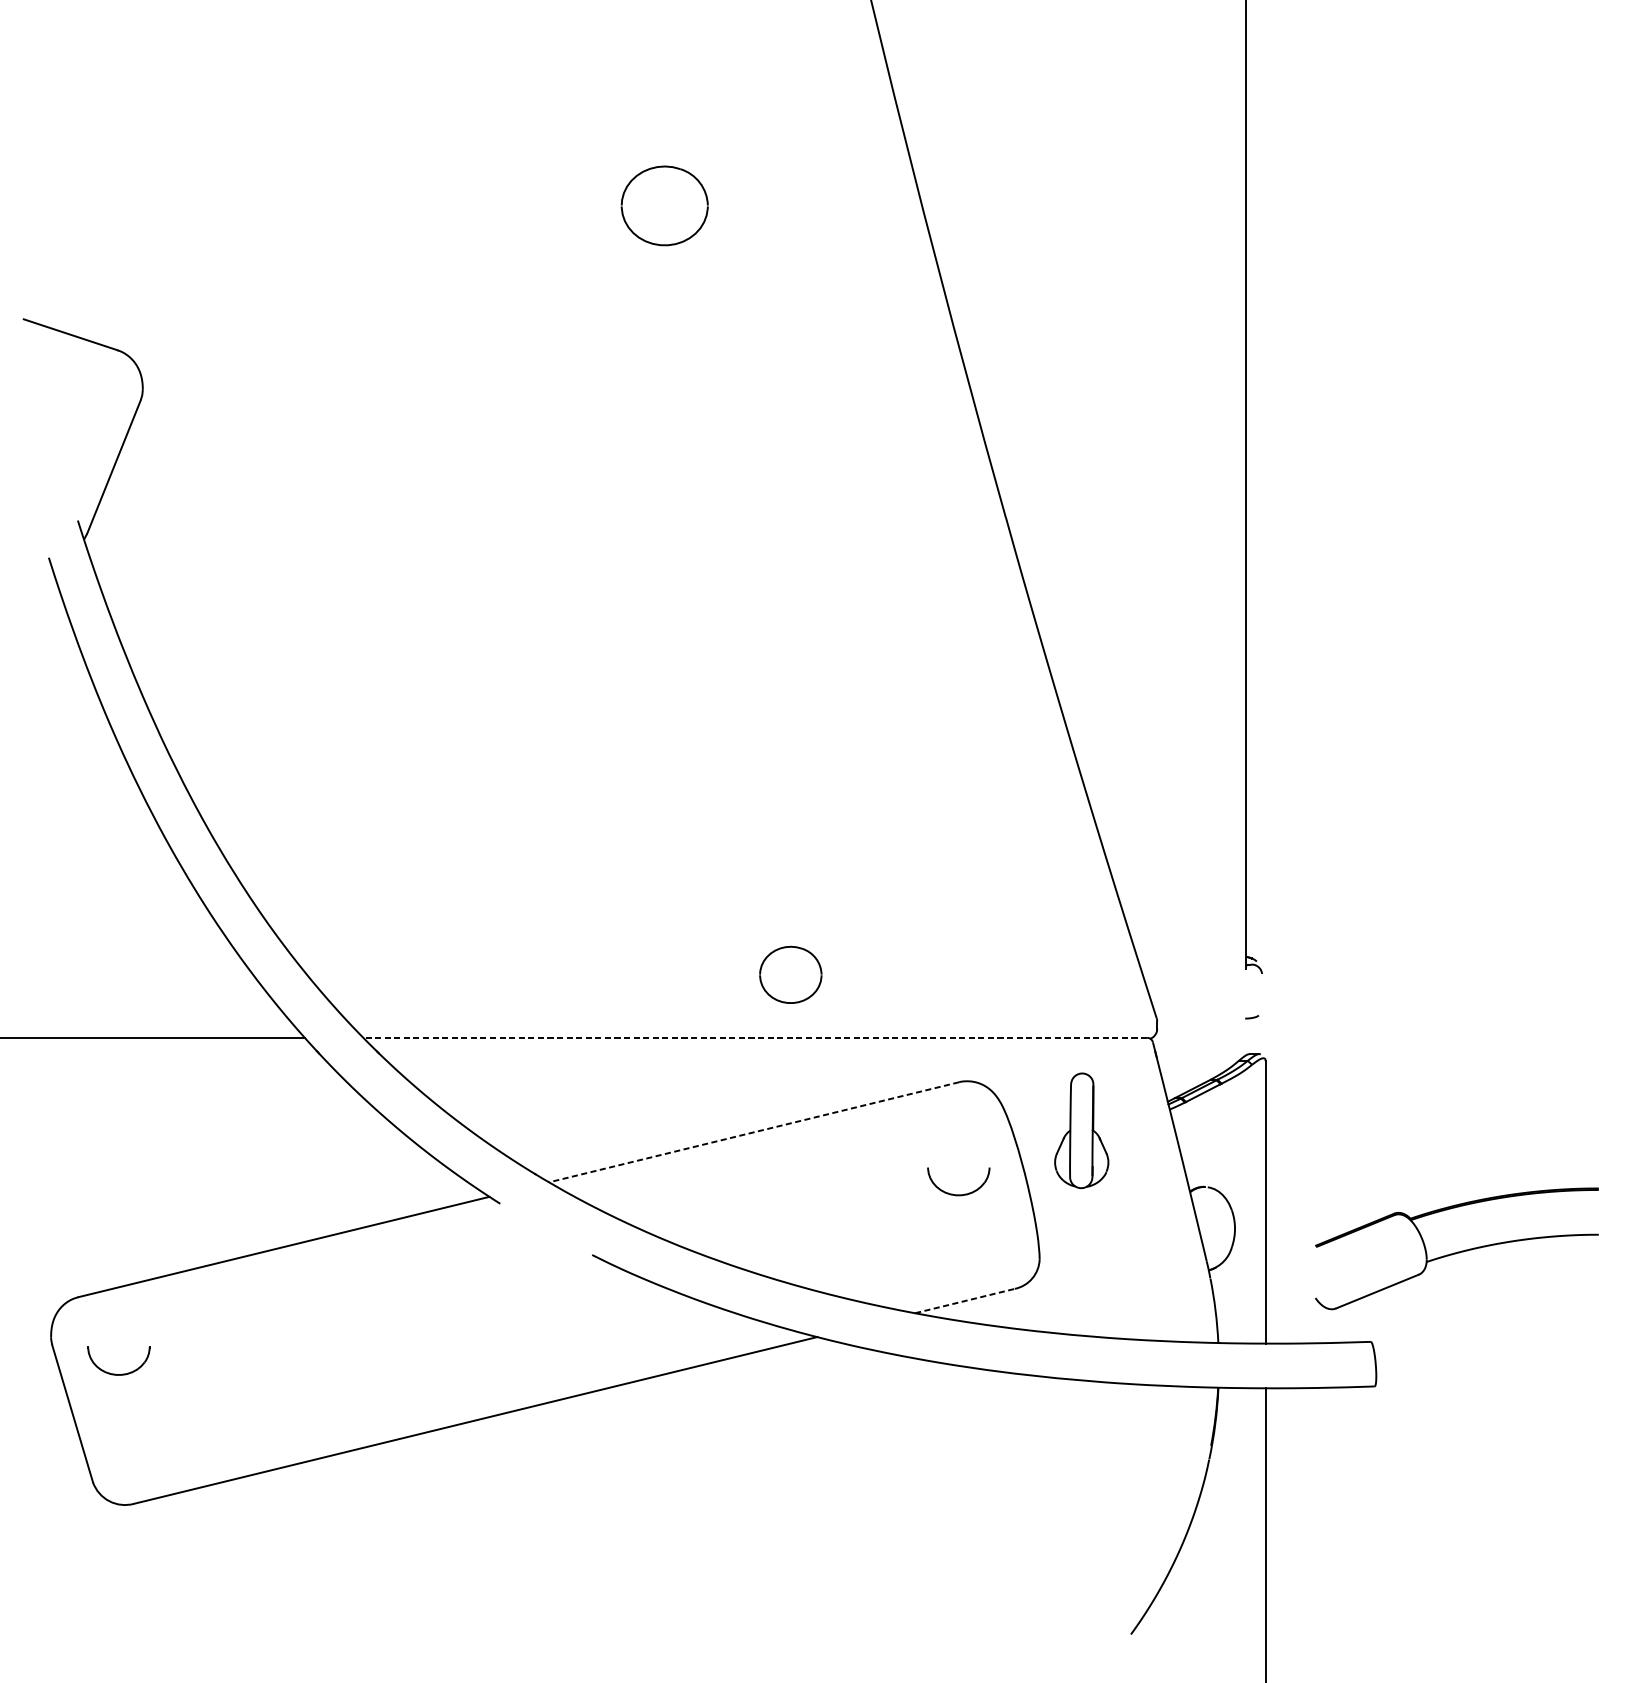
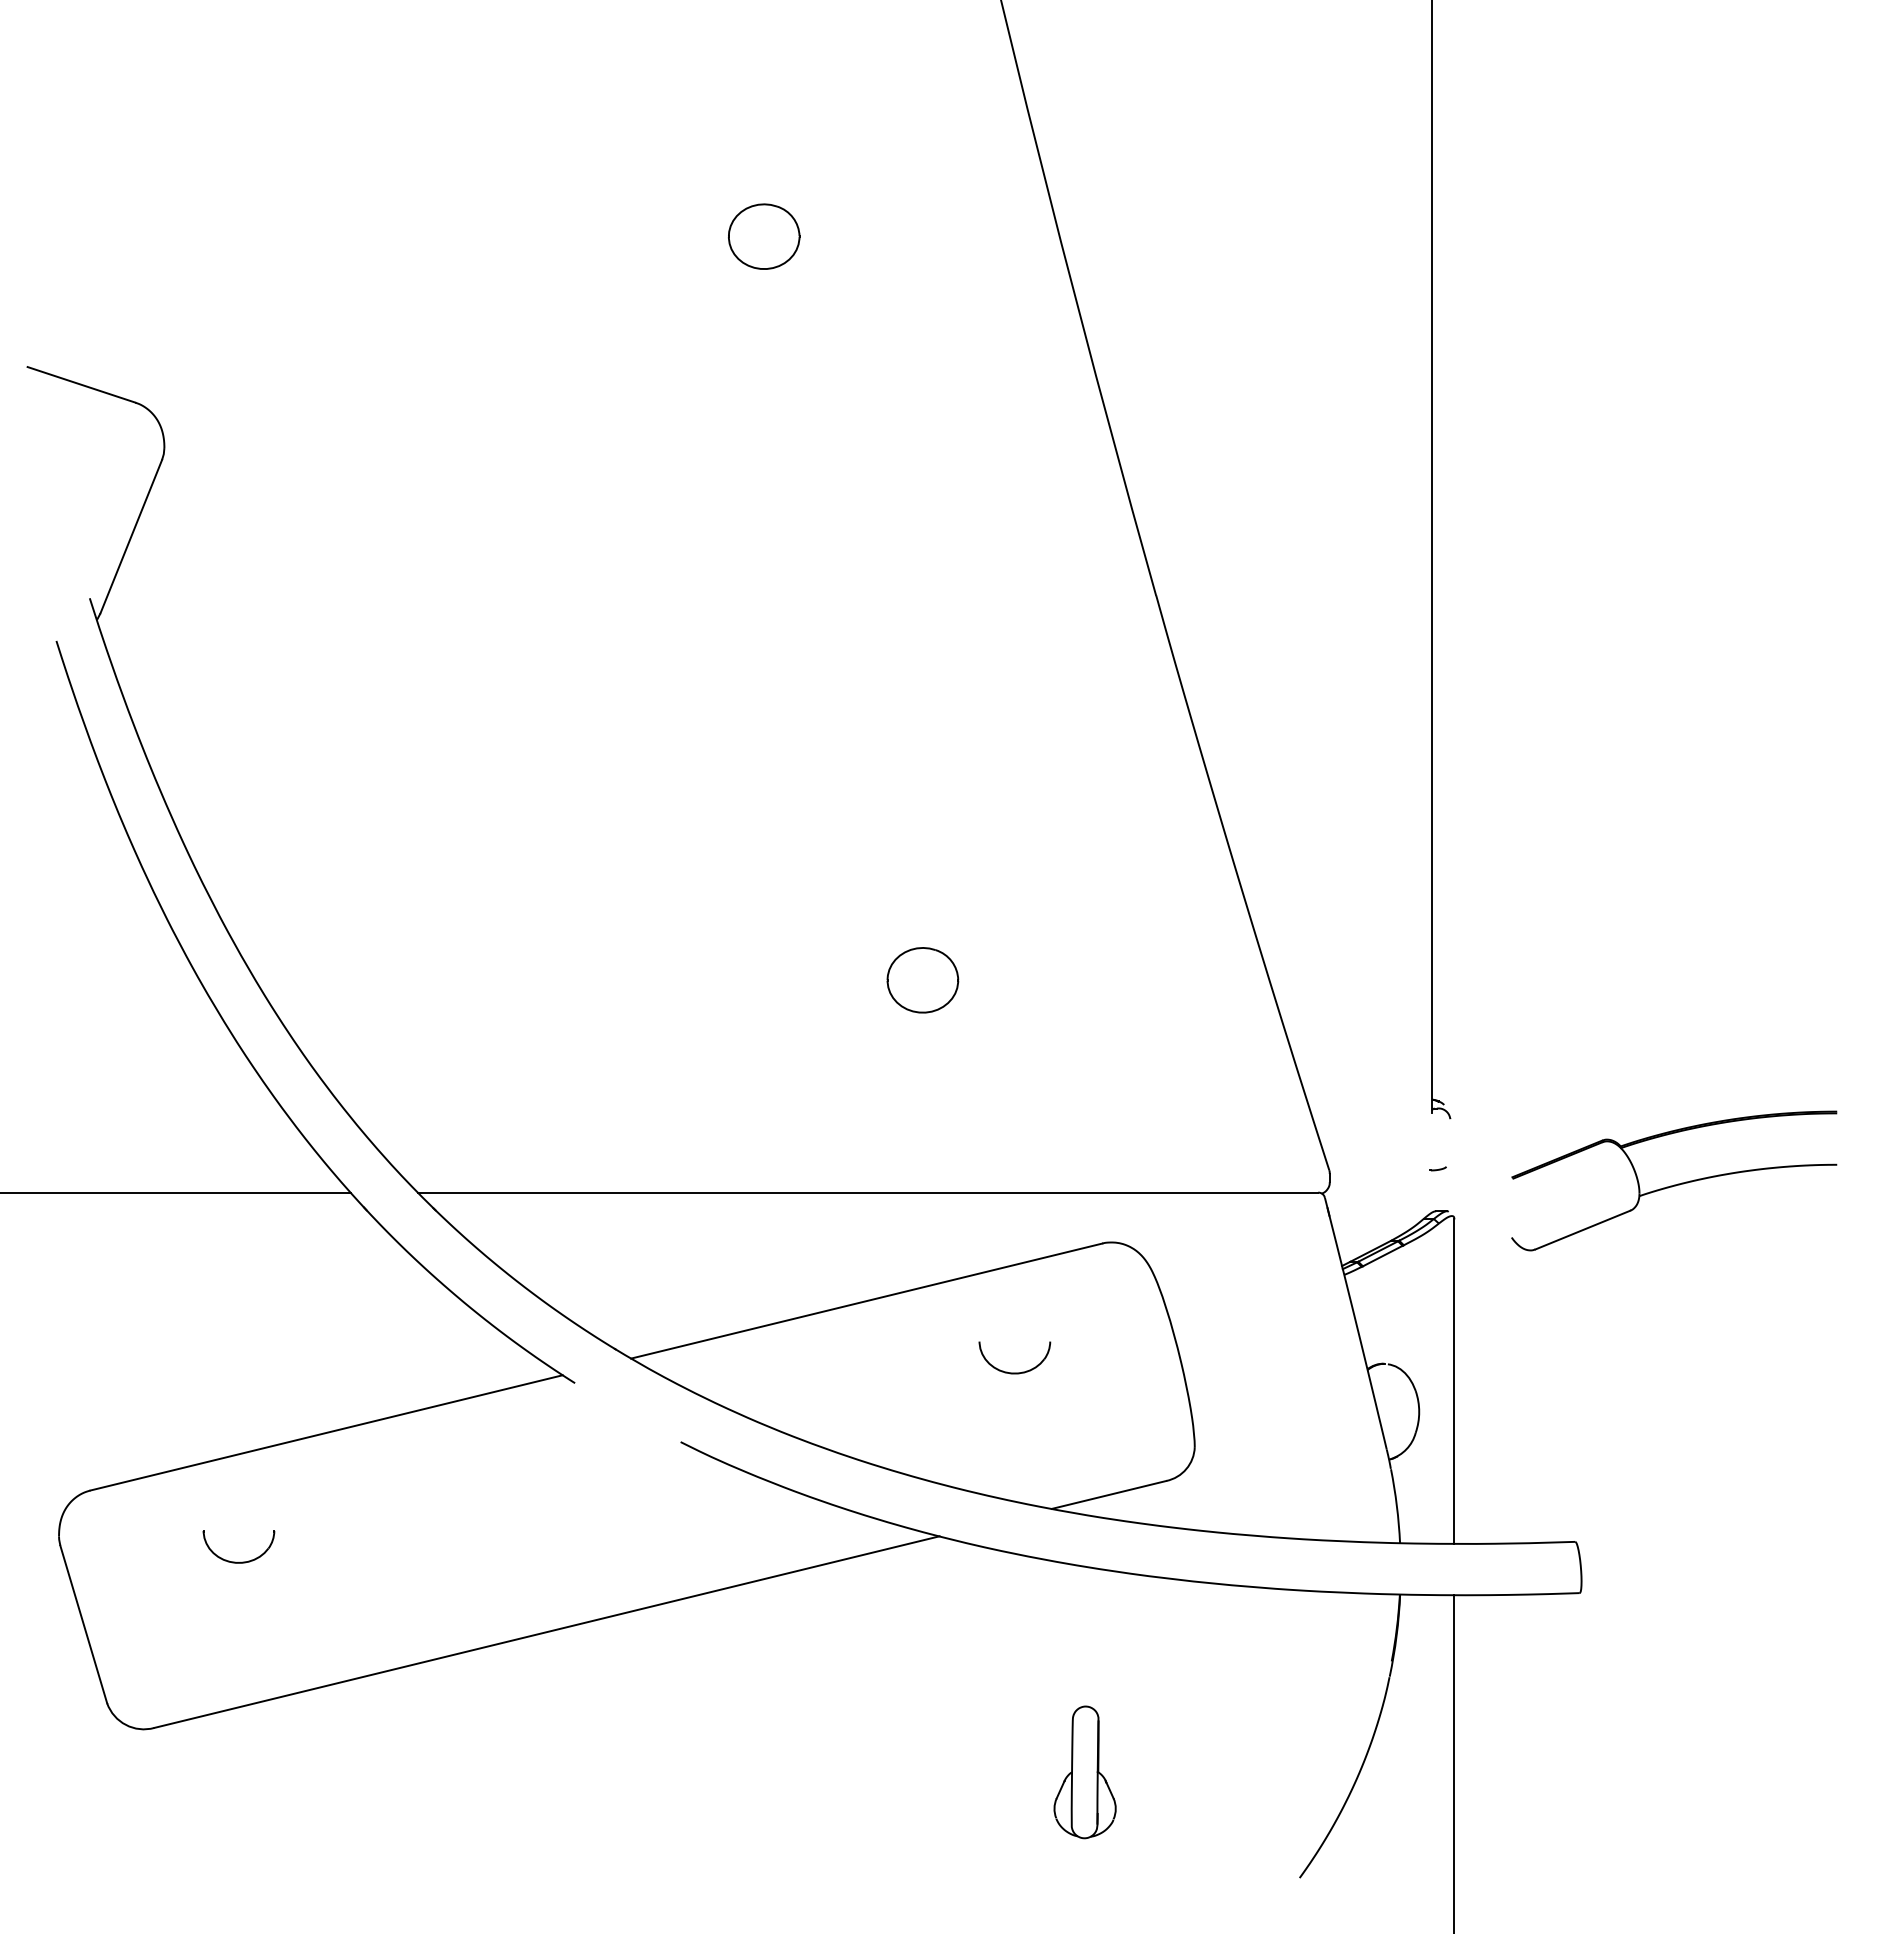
part: (665, 205) -> (764, 236), size x0.71
part: (790, 975) -> (922, 980), moved
line: (754, 1037) -> (867, 1192), dashed -> solid
part: (1081, 1130) -> (1084, 1772), moved
line: (753, 1132) -> (866, 1301), dashed -> solid
part: (958, 1194) -> (1014, 1372), moved
part: (1457, 1248) -> (1674, 1180), moved
line: (964, 1300) -> (1108, 1494), dashed -> solid
part: (119, 1373) -> (239, 1561), moved

